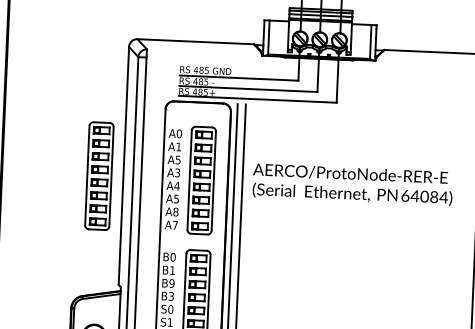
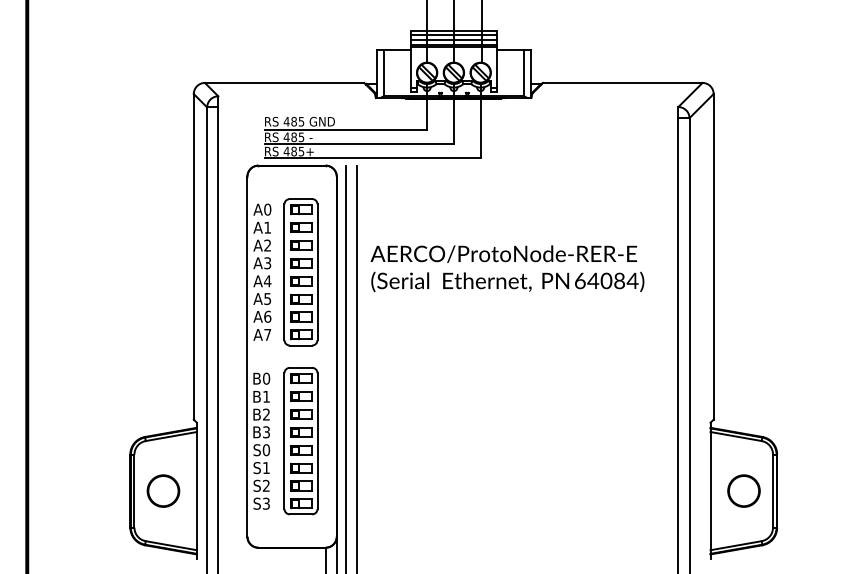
text: (178, 159) -> (267, 245), A5 -> A2
part: (99, 176) -> (160, 272), removed
text: (175, 211) -> (267, 316), A8 -> A6
text: (171, 283) -> (266, 414), B9 -> B2

